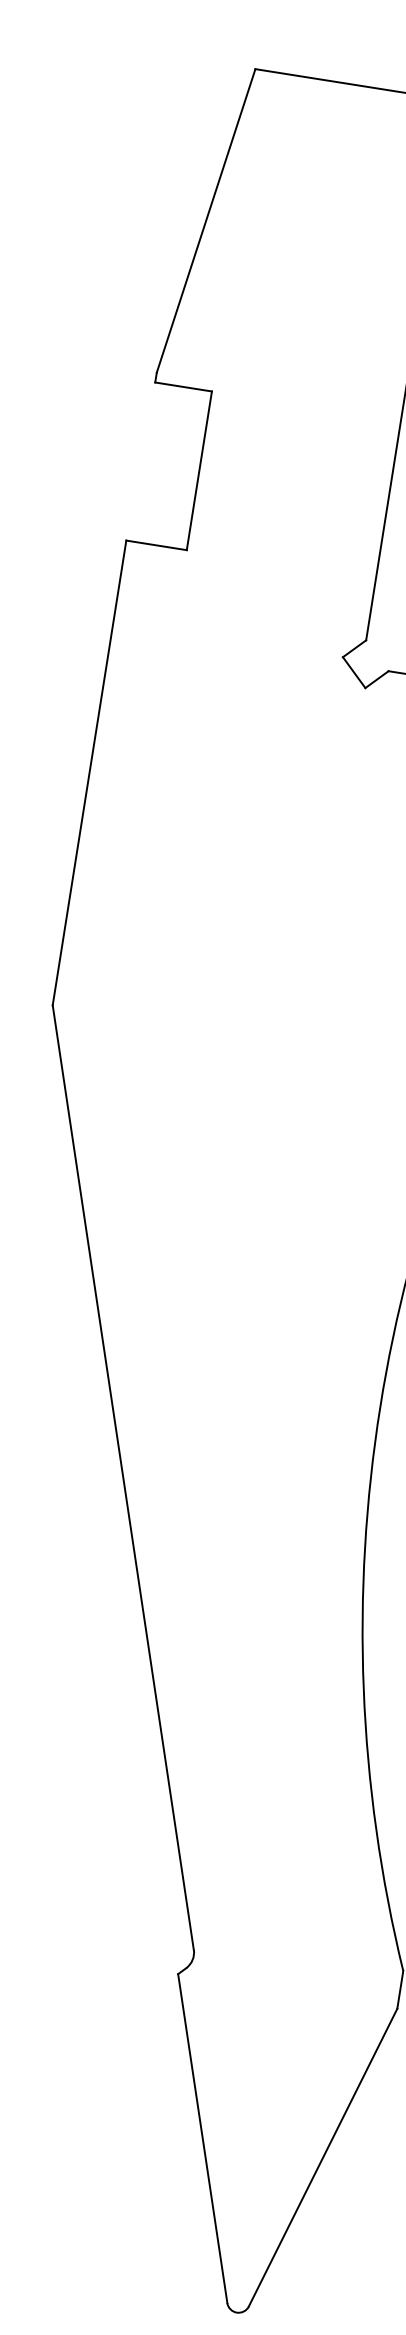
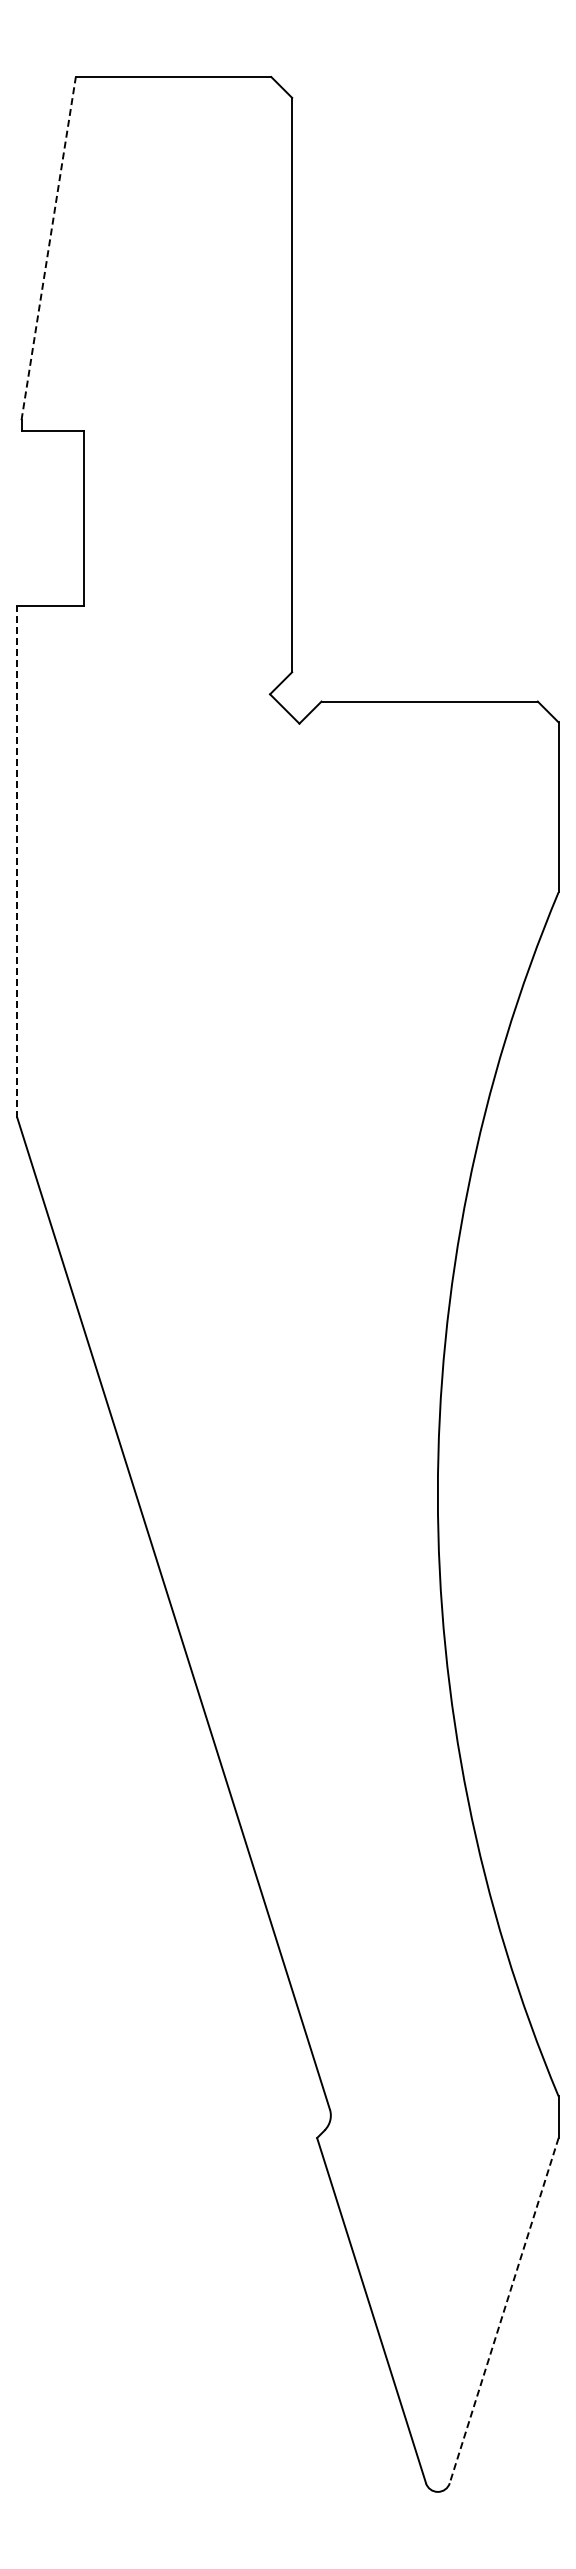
line: (205, 220) -> (48, 248), solid -> dashed
line: (89, 772) -> (17, 861), solid -> dashed
line: (323, 2157) -> (504, 2310), solid -> dashed

